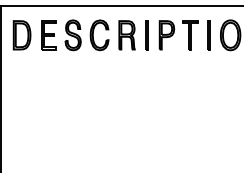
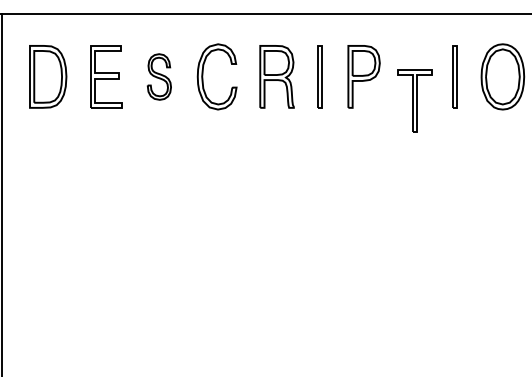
part: (72, 35) -> (158, 77), size x0.7
part: (190, 35) -> (415, 101), moved

